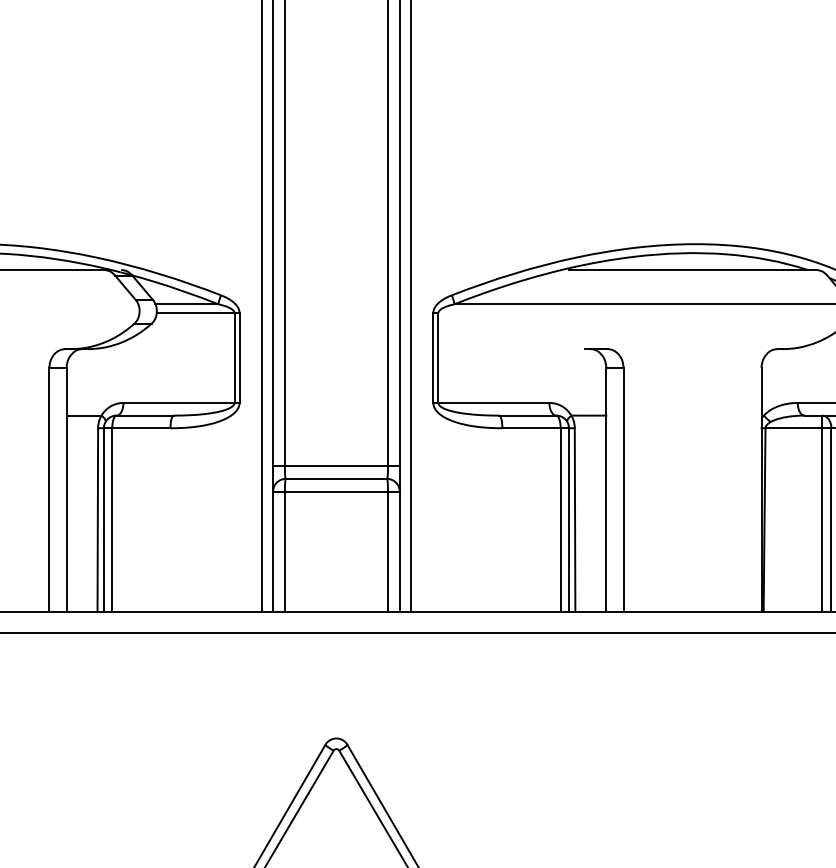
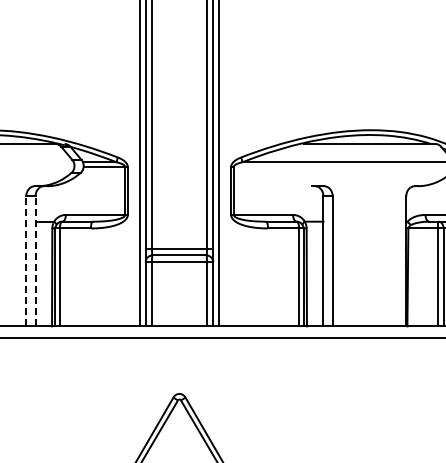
line: (49, 488) -> (26, 260), solid -> dashed
line: (66, 488) -> (35, 260), solid -> dashed

